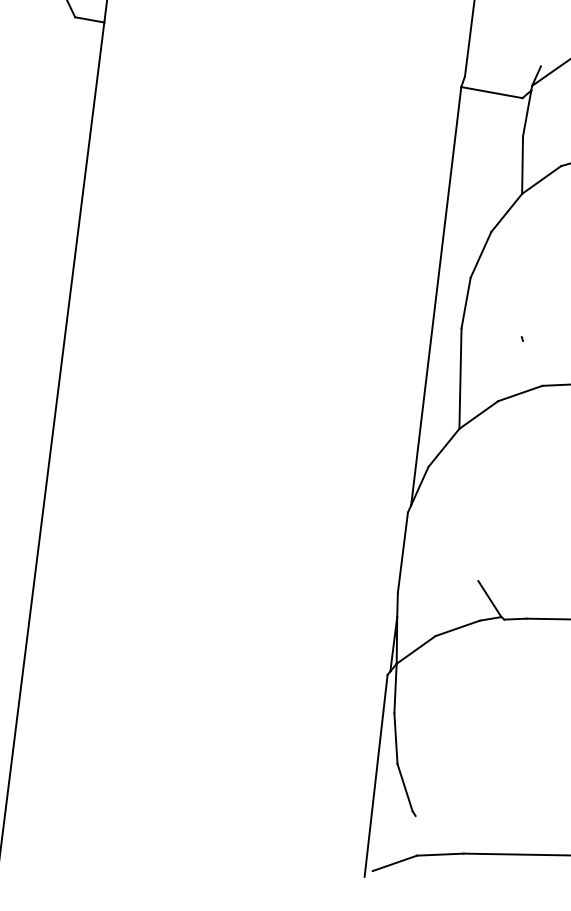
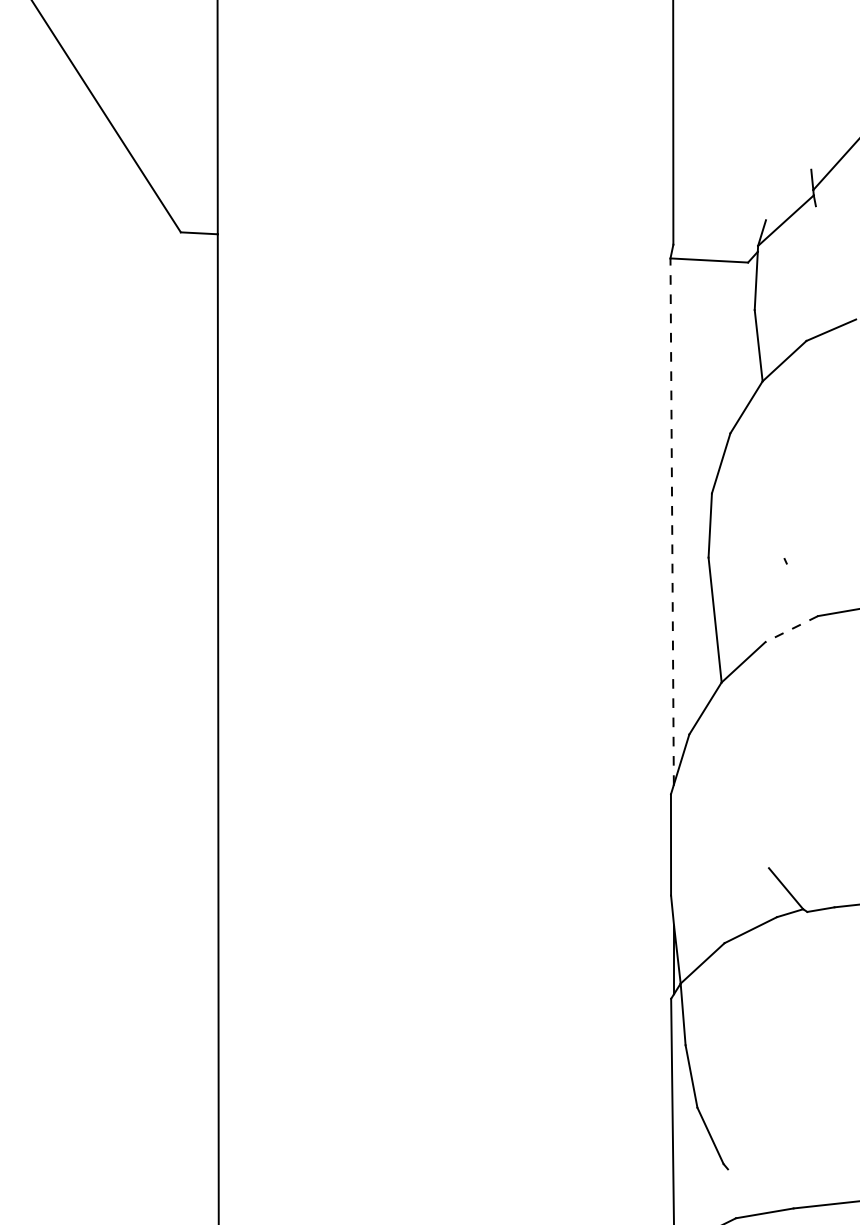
line: (436, 296) -> (672, 521), solid -> dashed
line: (520, 393) -> (791, 629), solid -> dashed

